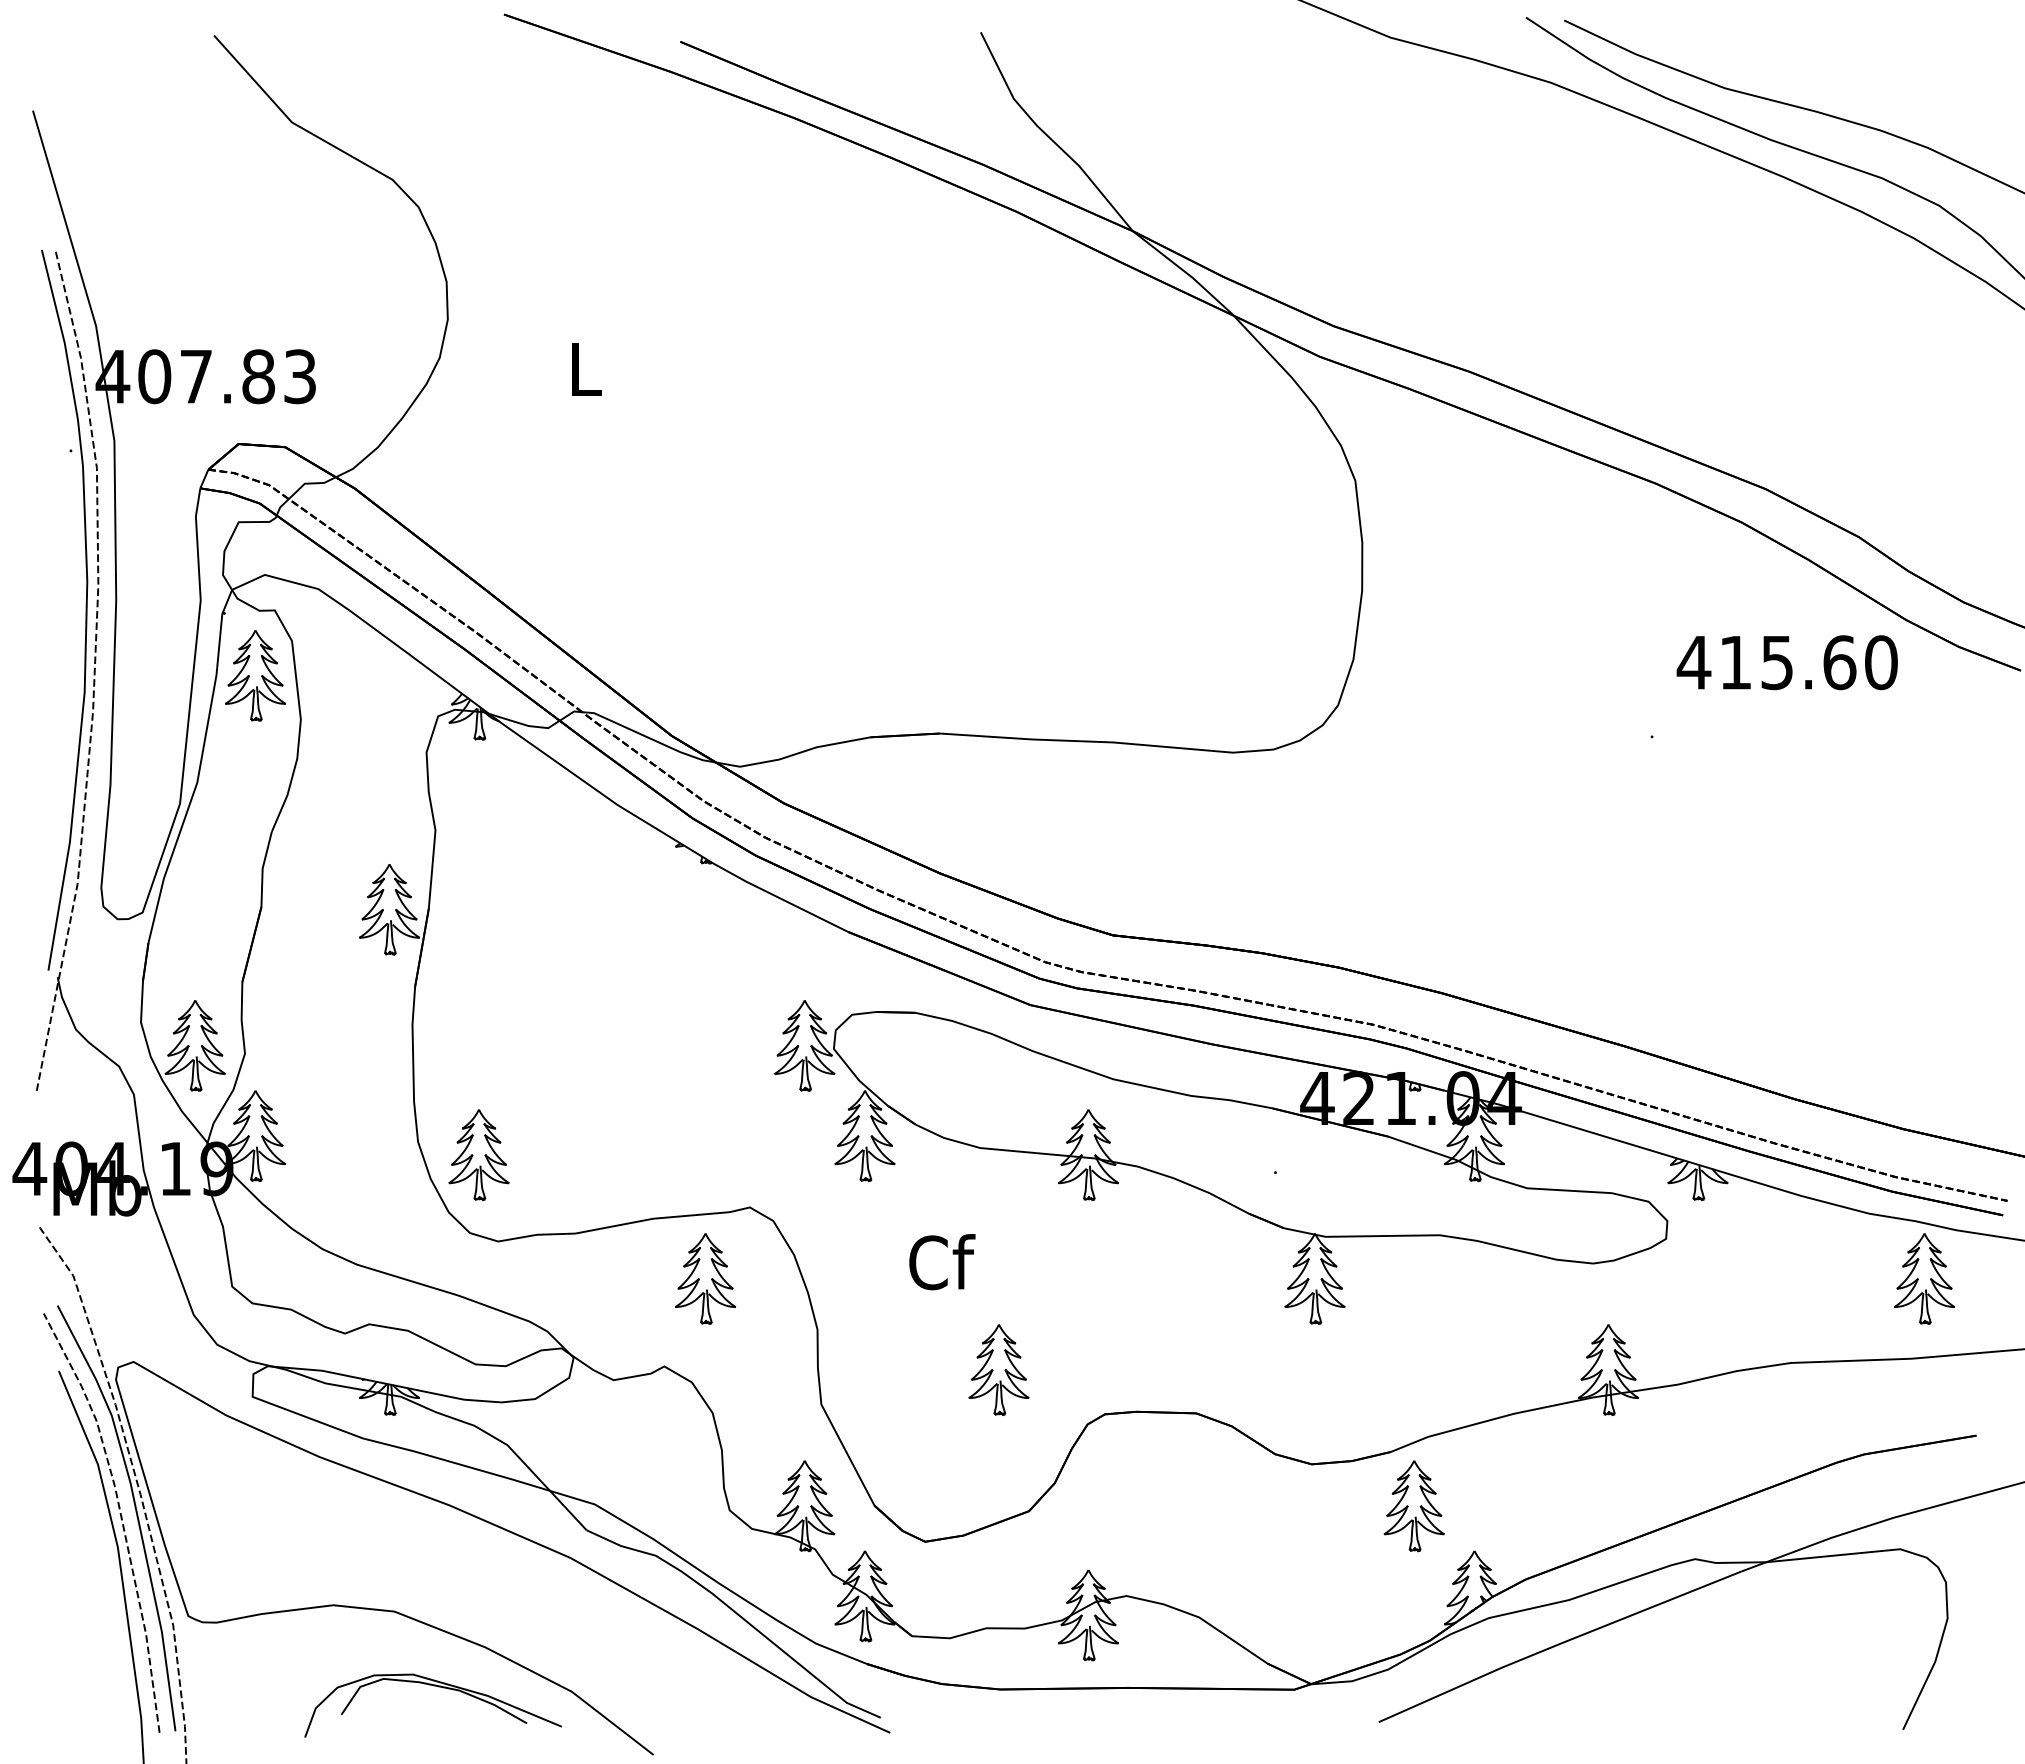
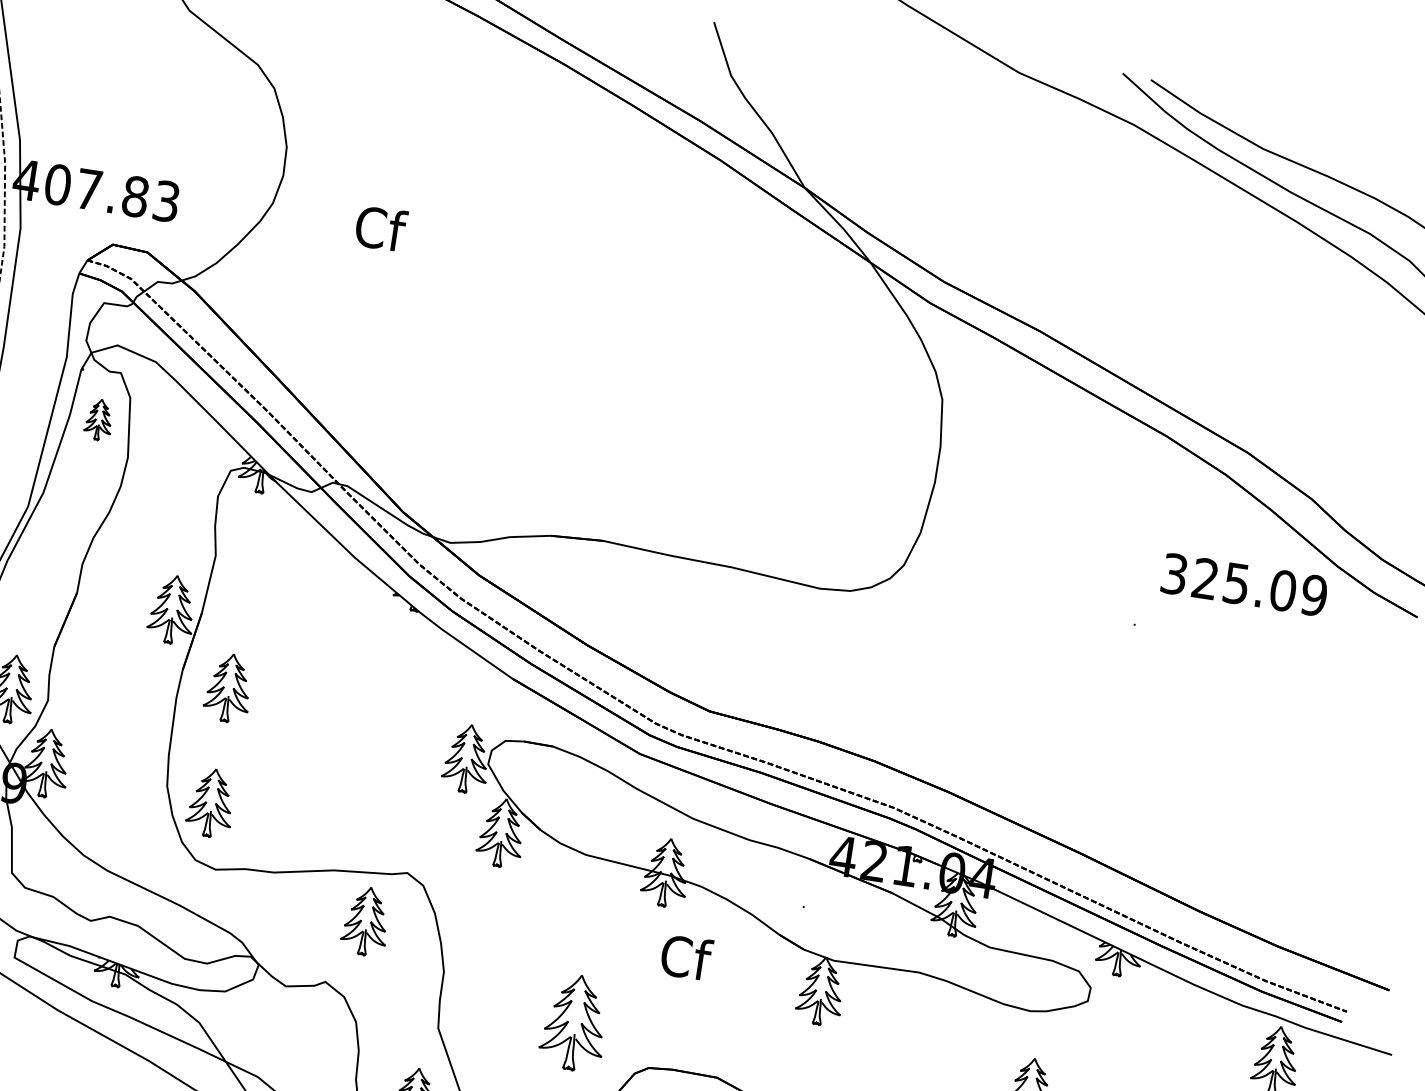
text: (586, 369) -> (381, 228), L -> Cf
text: (1786, 662) -> (1243, 584), 415.60 -> 325.09
part: (255, 675) -> (99, 419), size x0.6
part: (478, 1000) -> (228, 687), added
text: (942, 1262) -> (686, 957), moved
part: (998, 1369) -> (574, 1022), size x1.4

